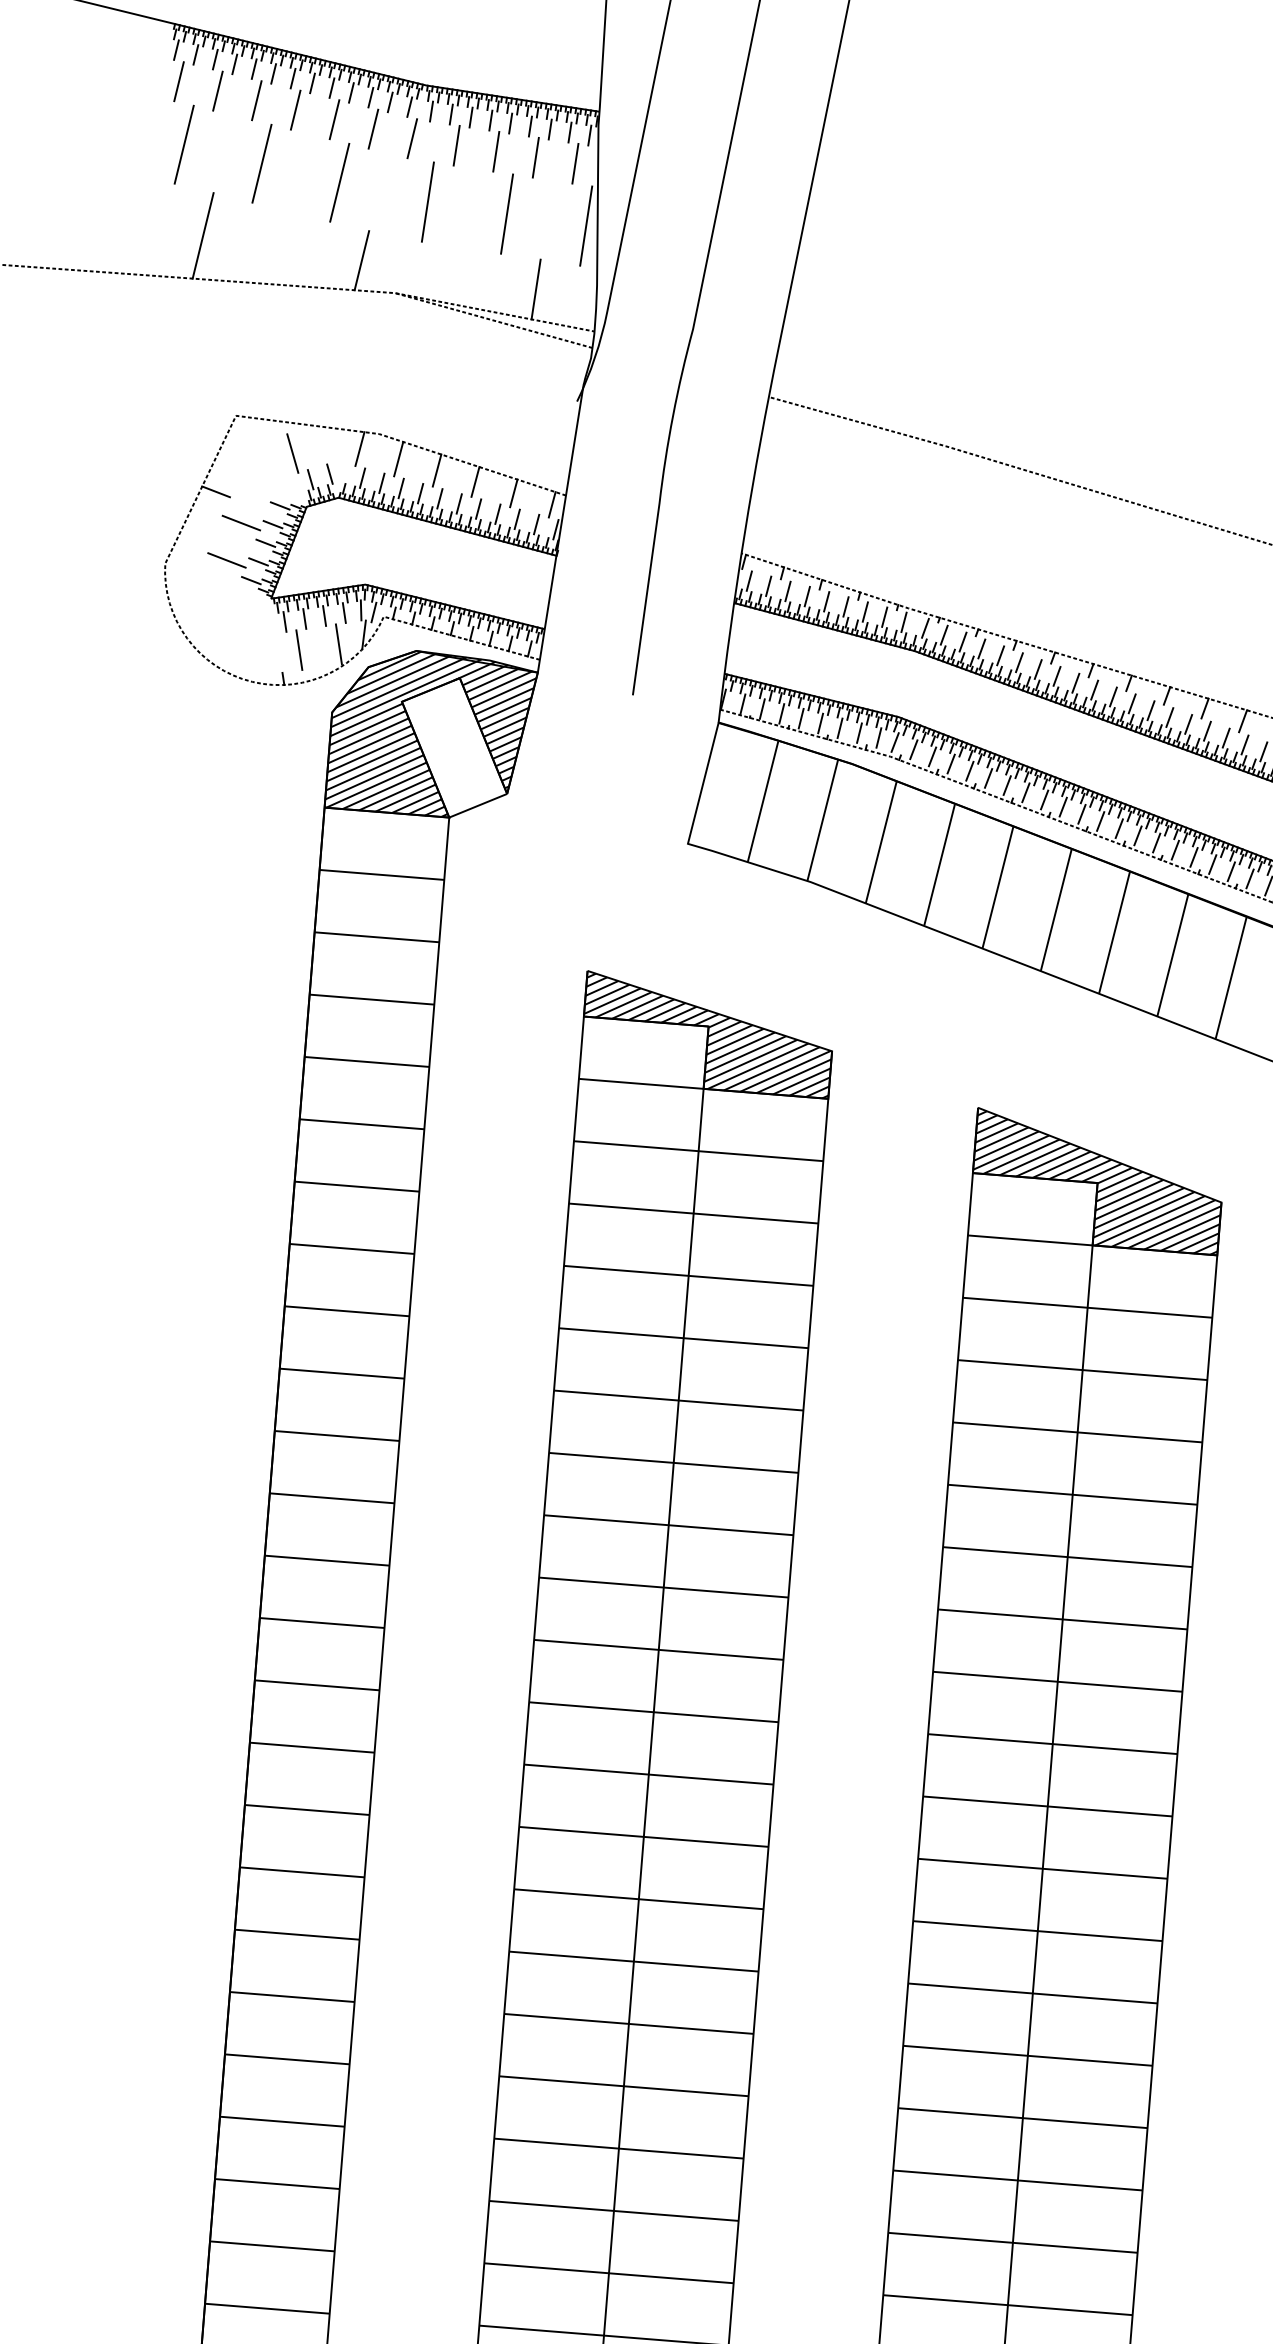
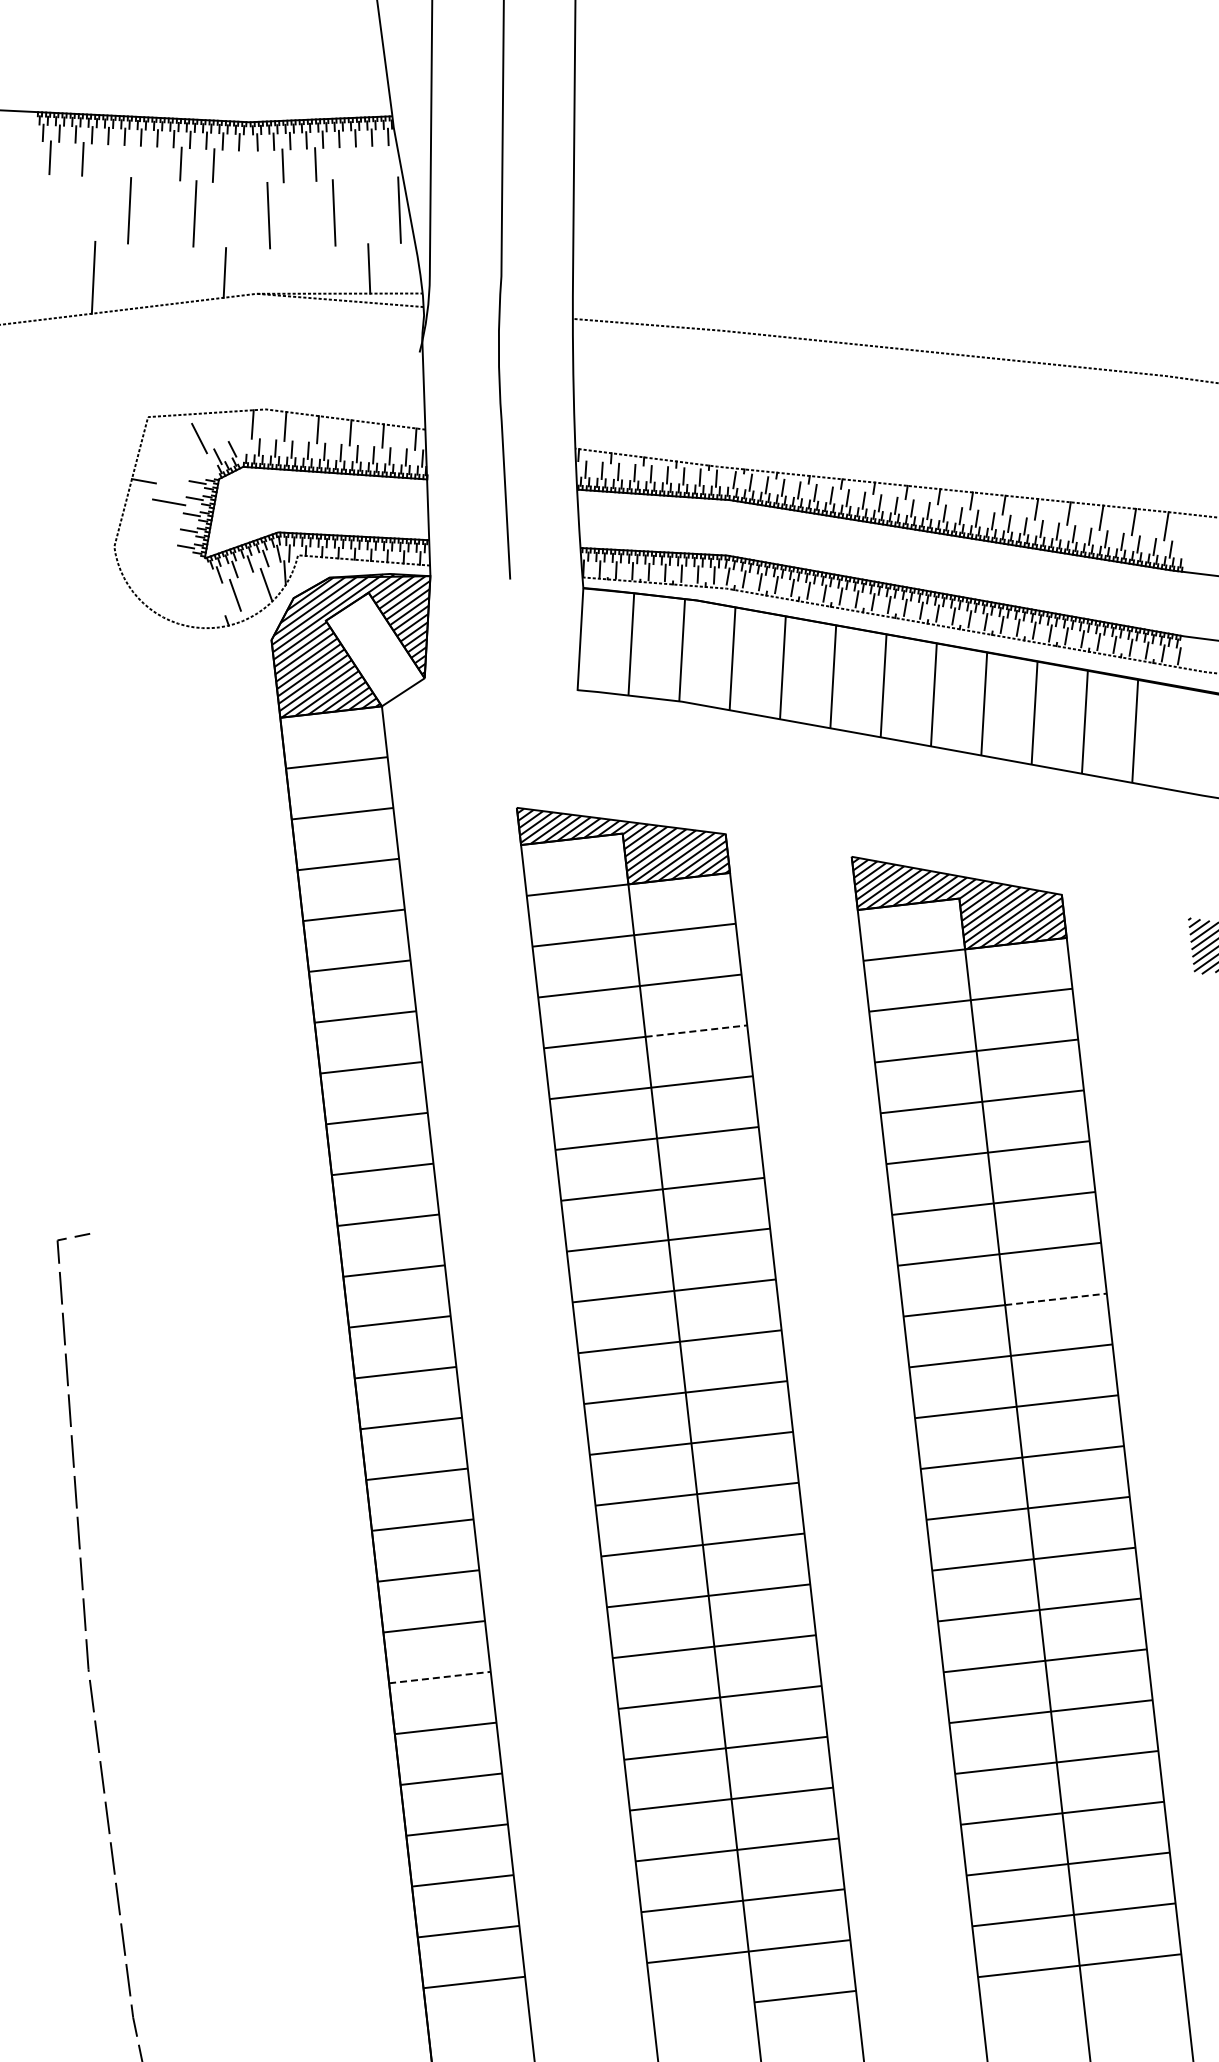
line: (256, 100) -> (115, 160), removed
line: (295, 110) -> (148, 162), removed
line: (412, 137) -> (246, 166), removed
line: (183, 144) -> (63, 207), removed
line: (536, 156) -> (348, 162), removed
line: (574, 163) -> (380, 161), removed
line: (227, 560) -> (163, 534), removed
line: (751, 1281) -> (696, 1031), solid -> dashed
line: (1120, 1687) -> (1056, 1299), solid -> dashed
line: (292, 1997) -> (440, 1677), solid -> dashed

